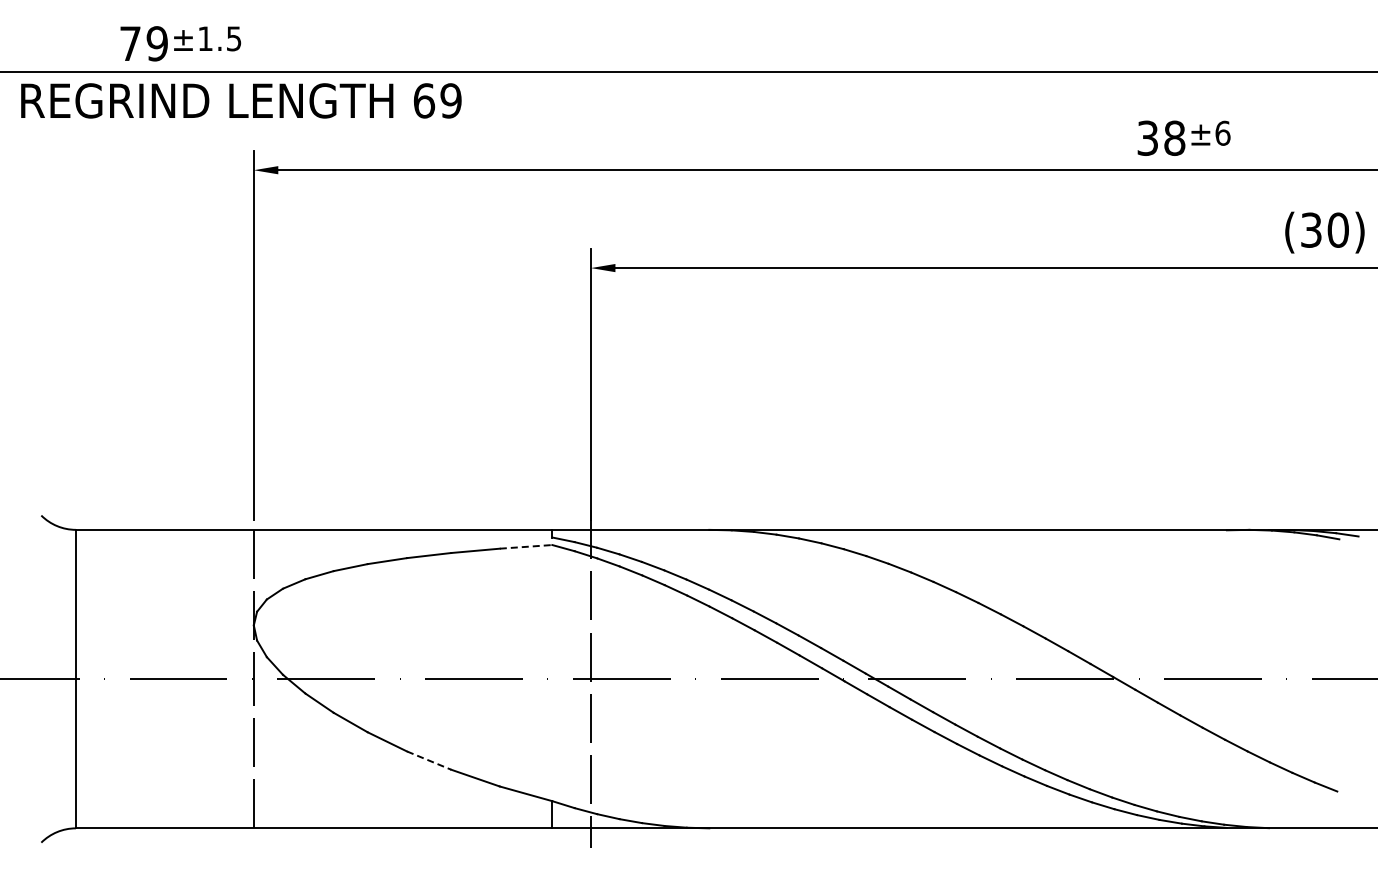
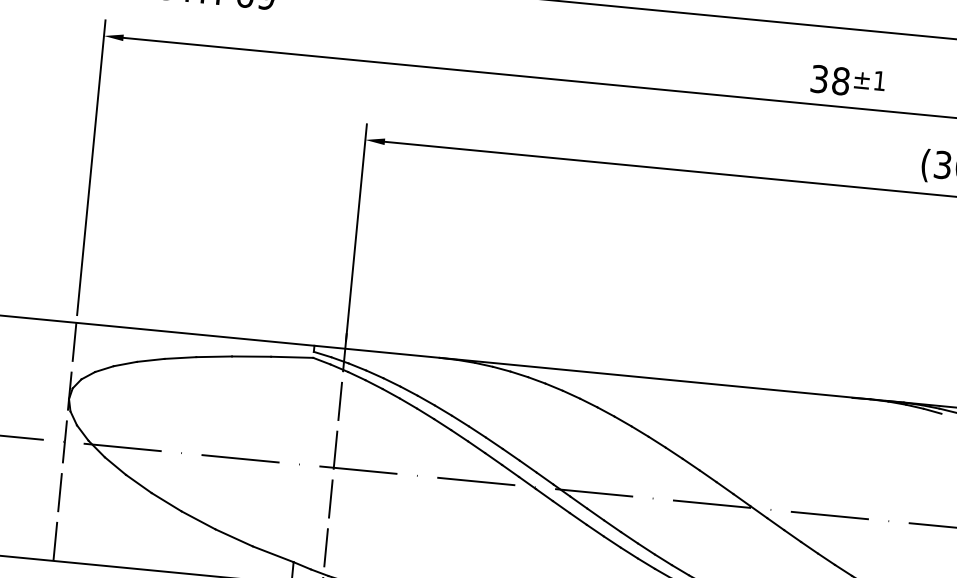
text: (1222, 132) -> (879, 80), ±6 -> ±1
line: (526, 546) -> (292, 357), dashed -> solid
line: (429, 760) -> (198, 520), dashed -> solid

